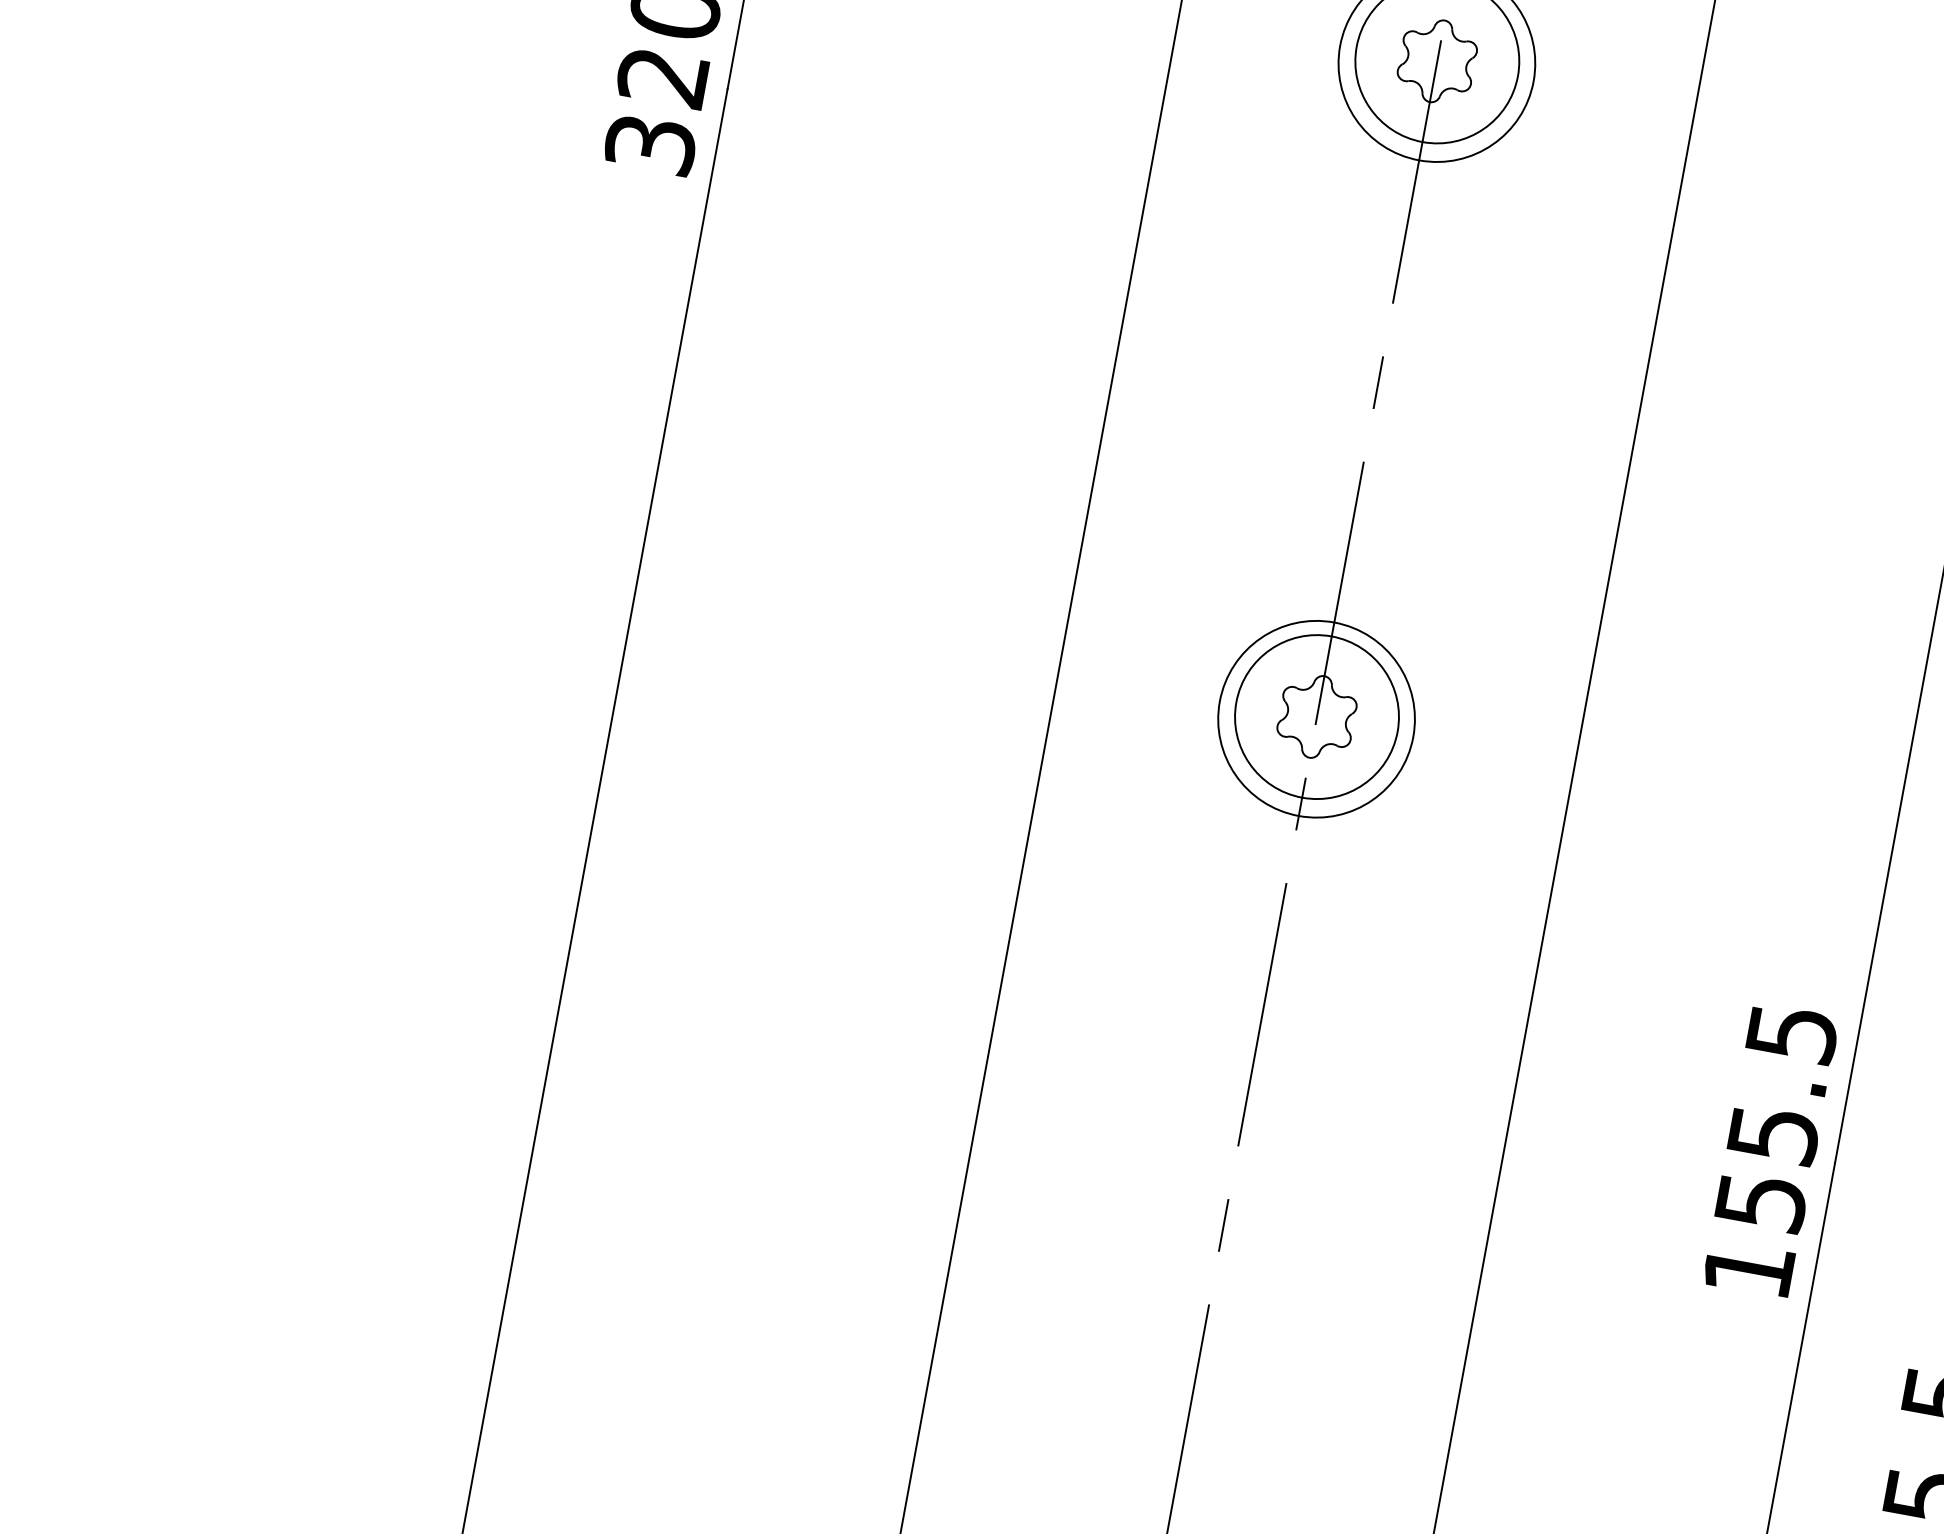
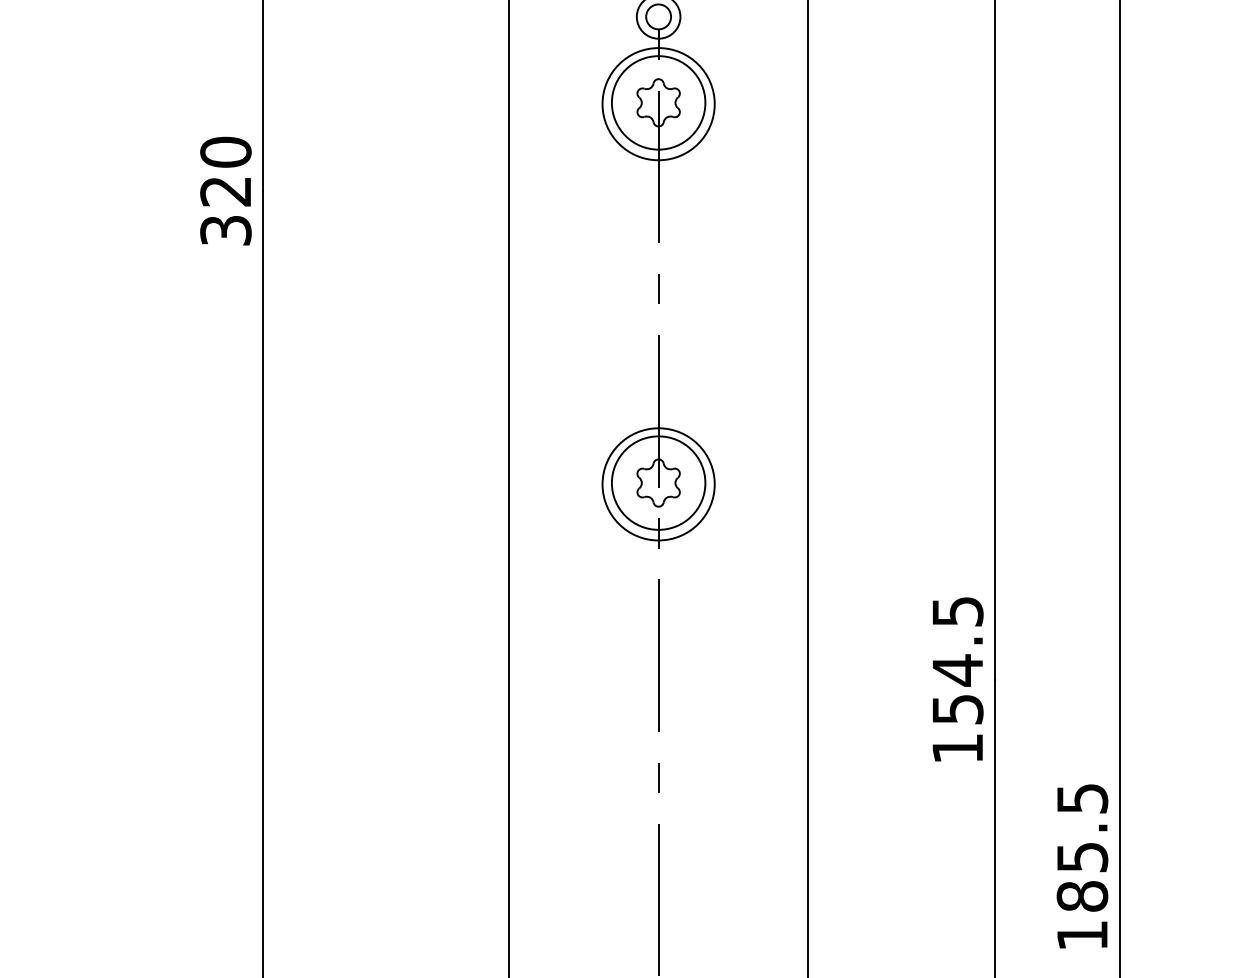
text: (1773, 1134) -> (957, 670), 155.5 -> 154.5

